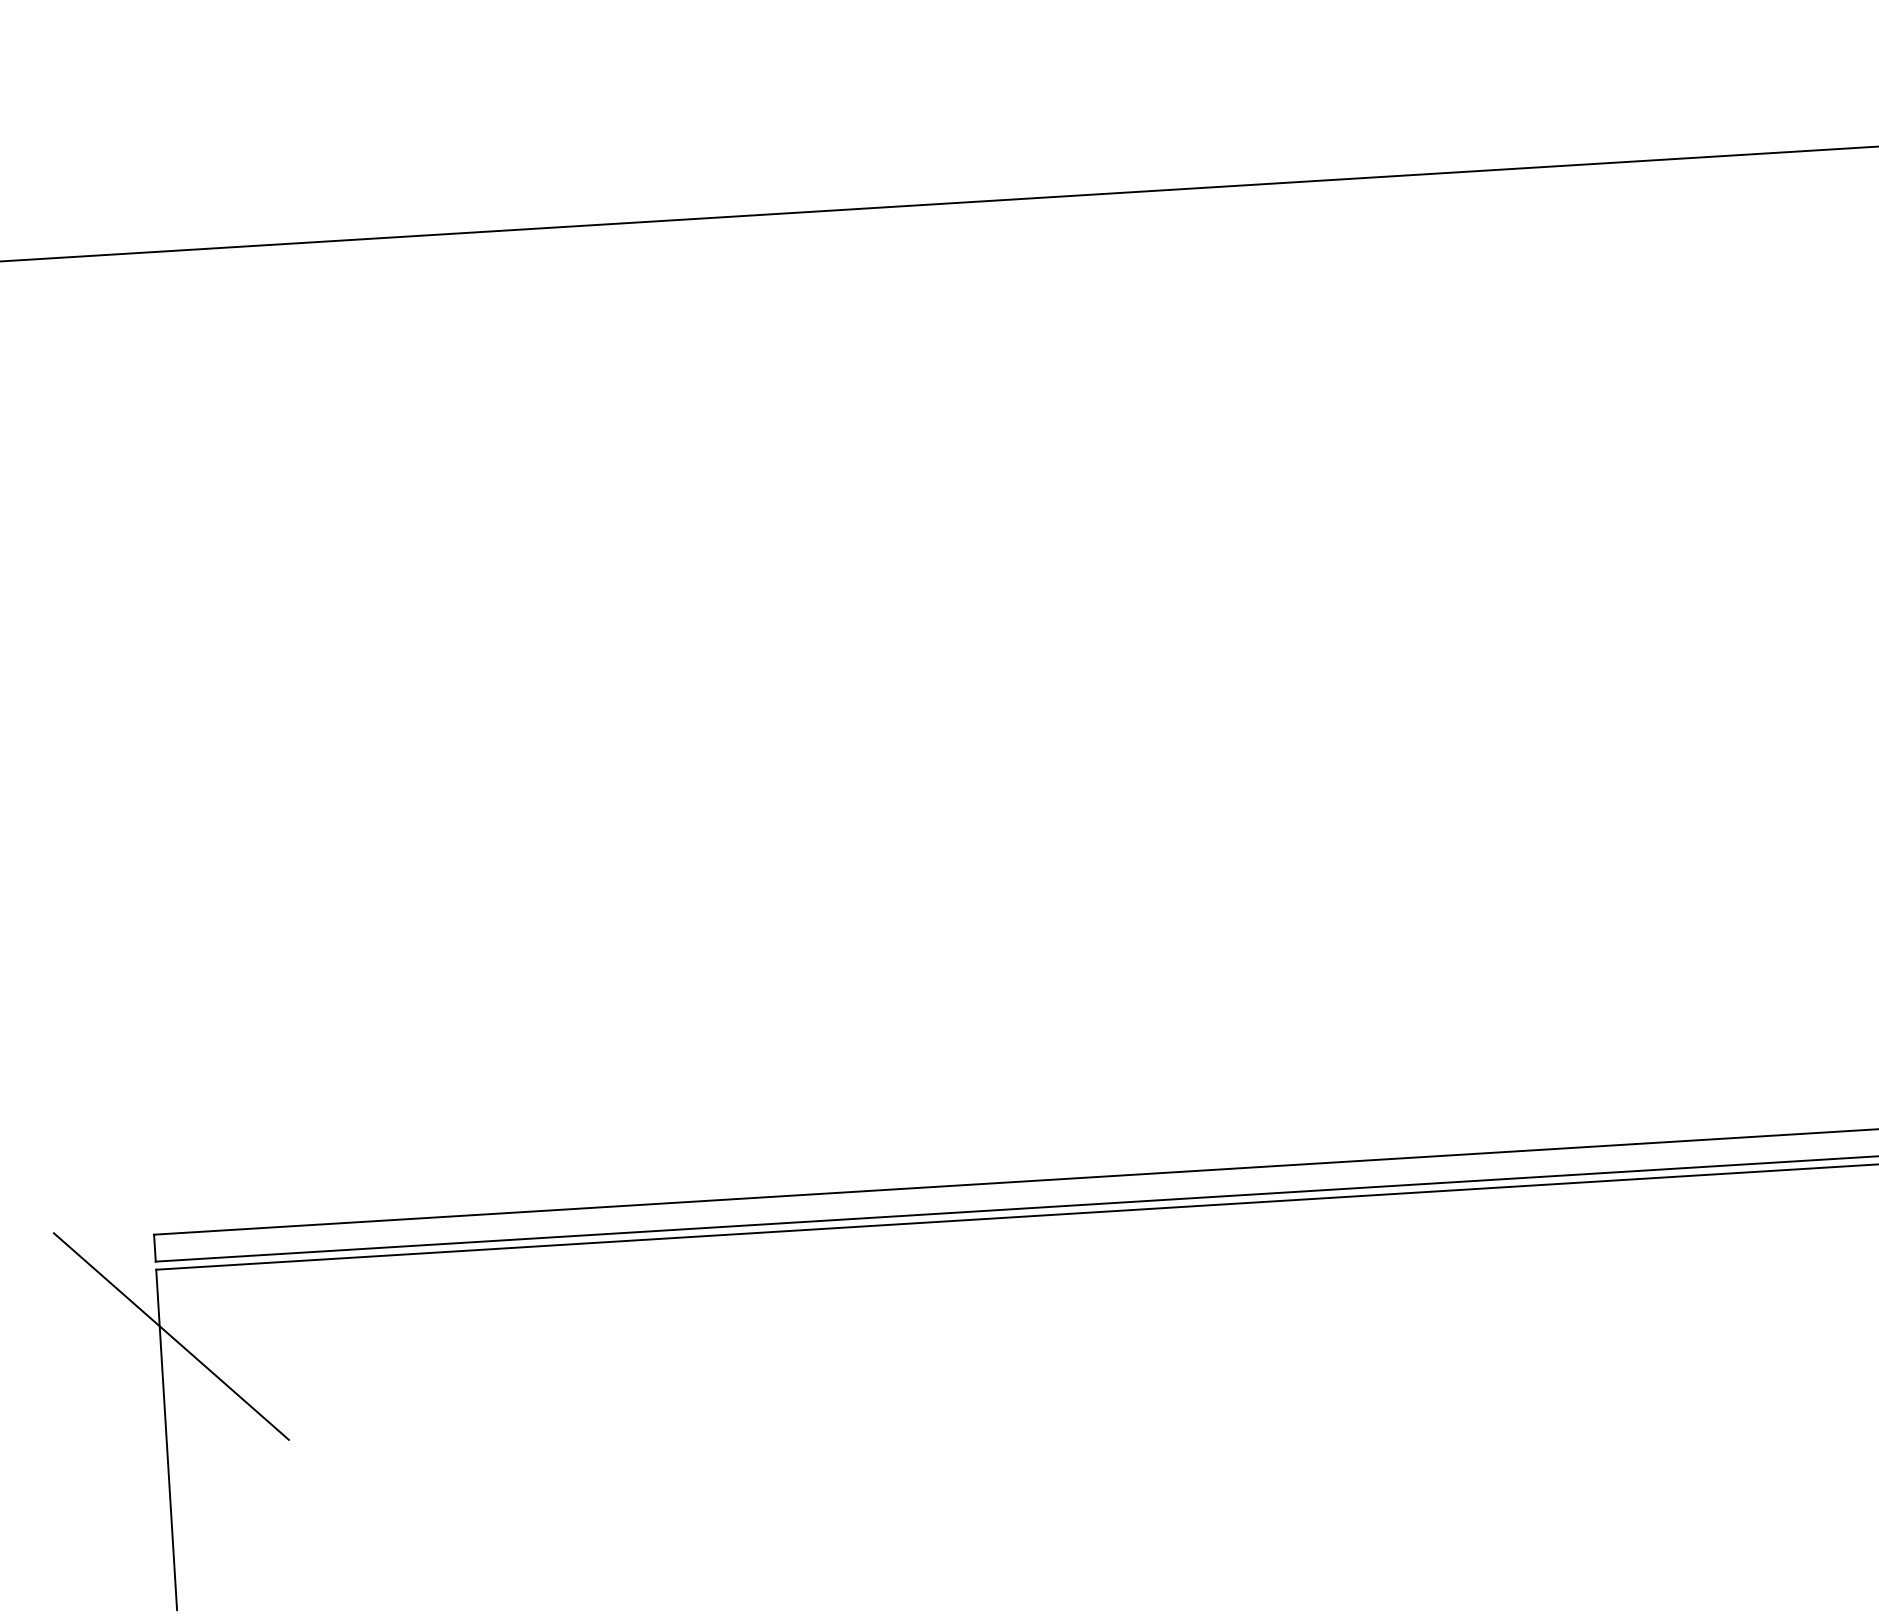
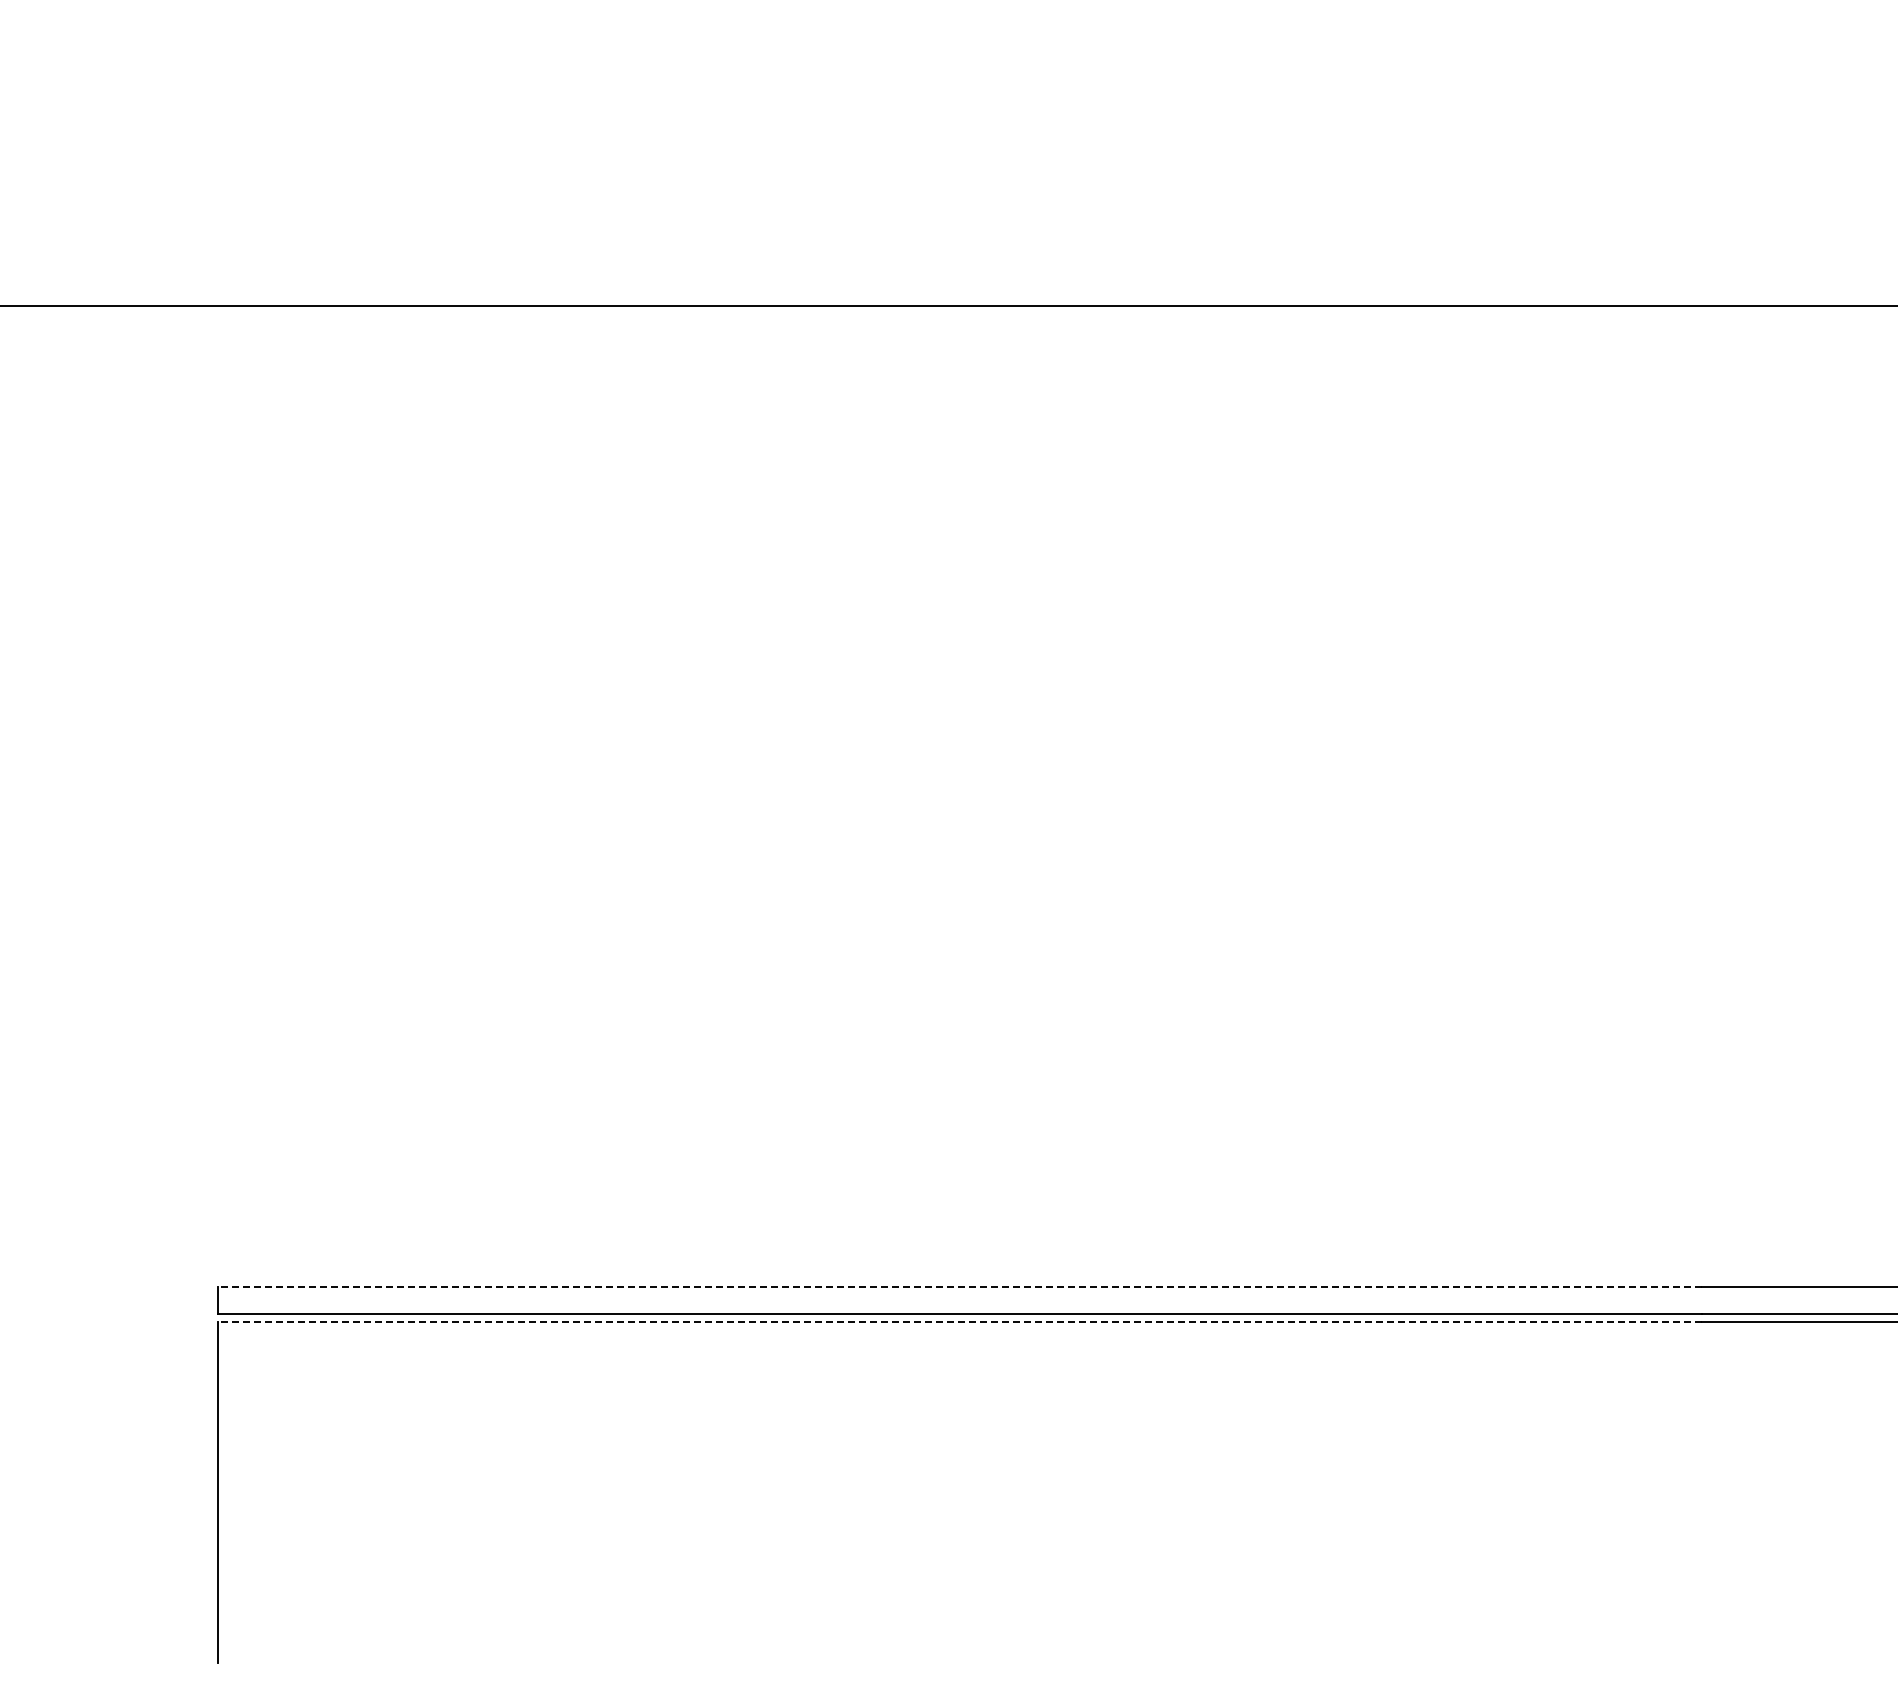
line: (894, 1189) -> (959, 1286), solid -> dashed
line: (896, 1224) -> (959, 1321), solid -> dashed
line: (171, 1336) -> (228, 1389), removed

